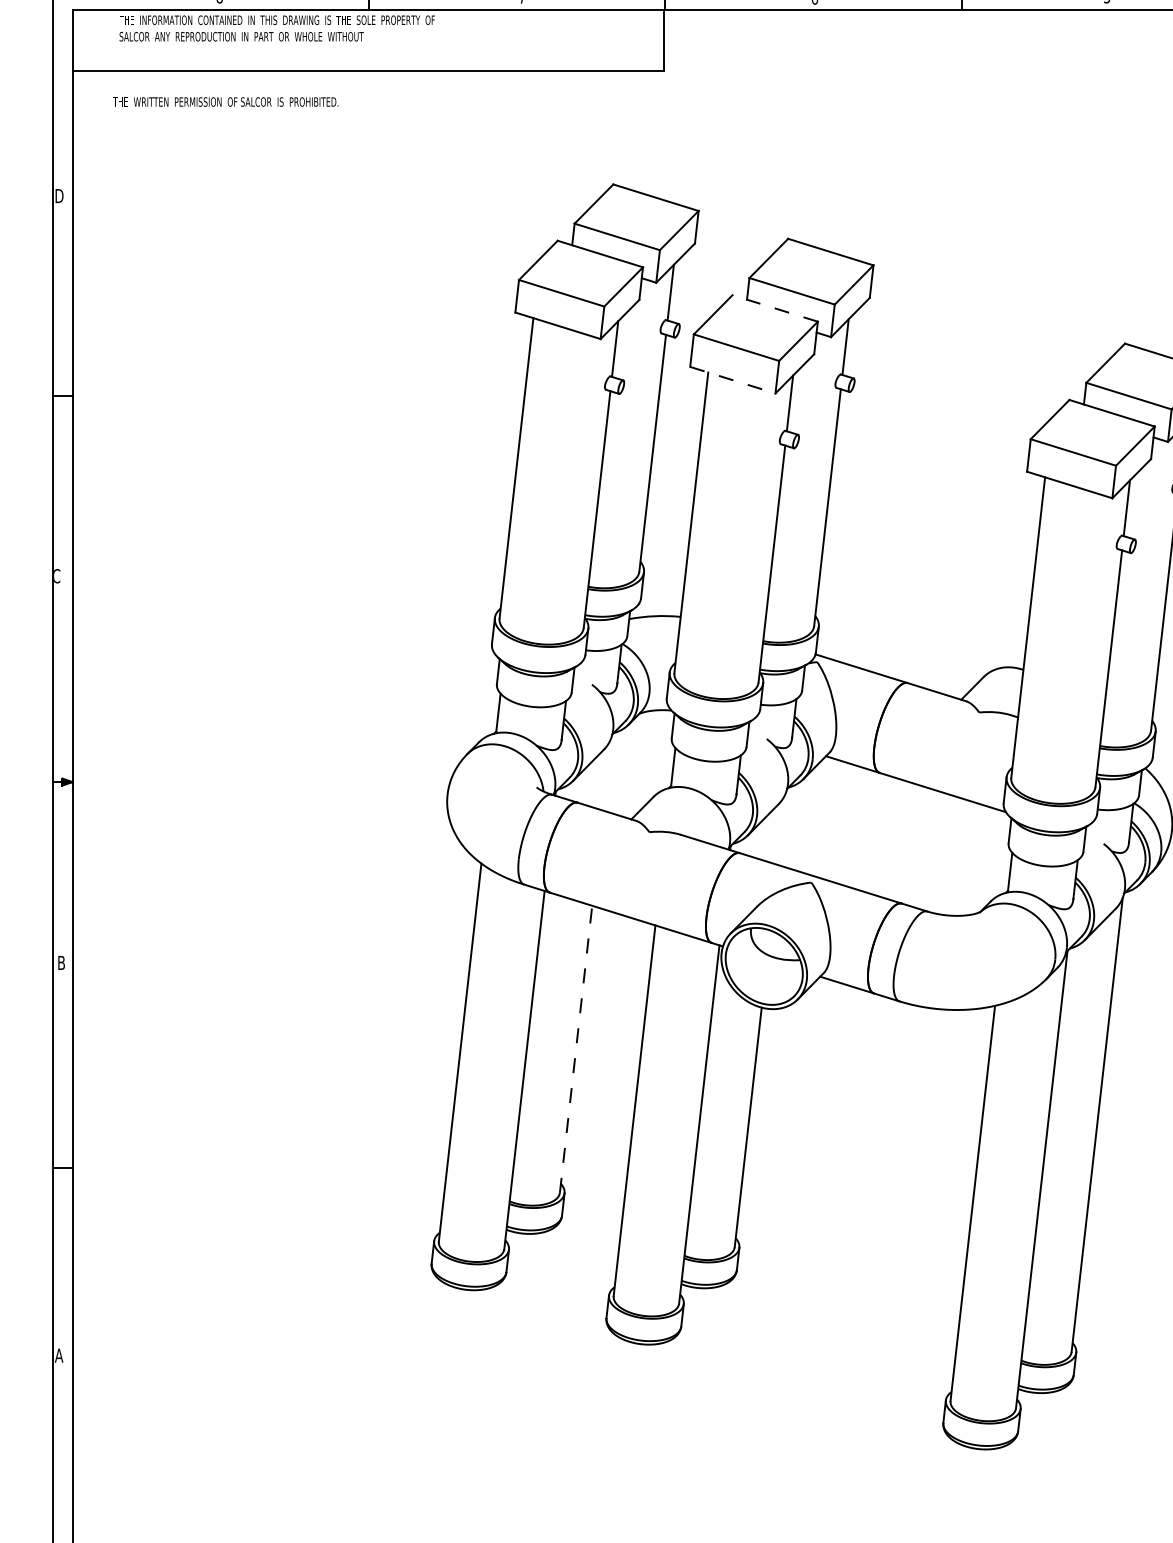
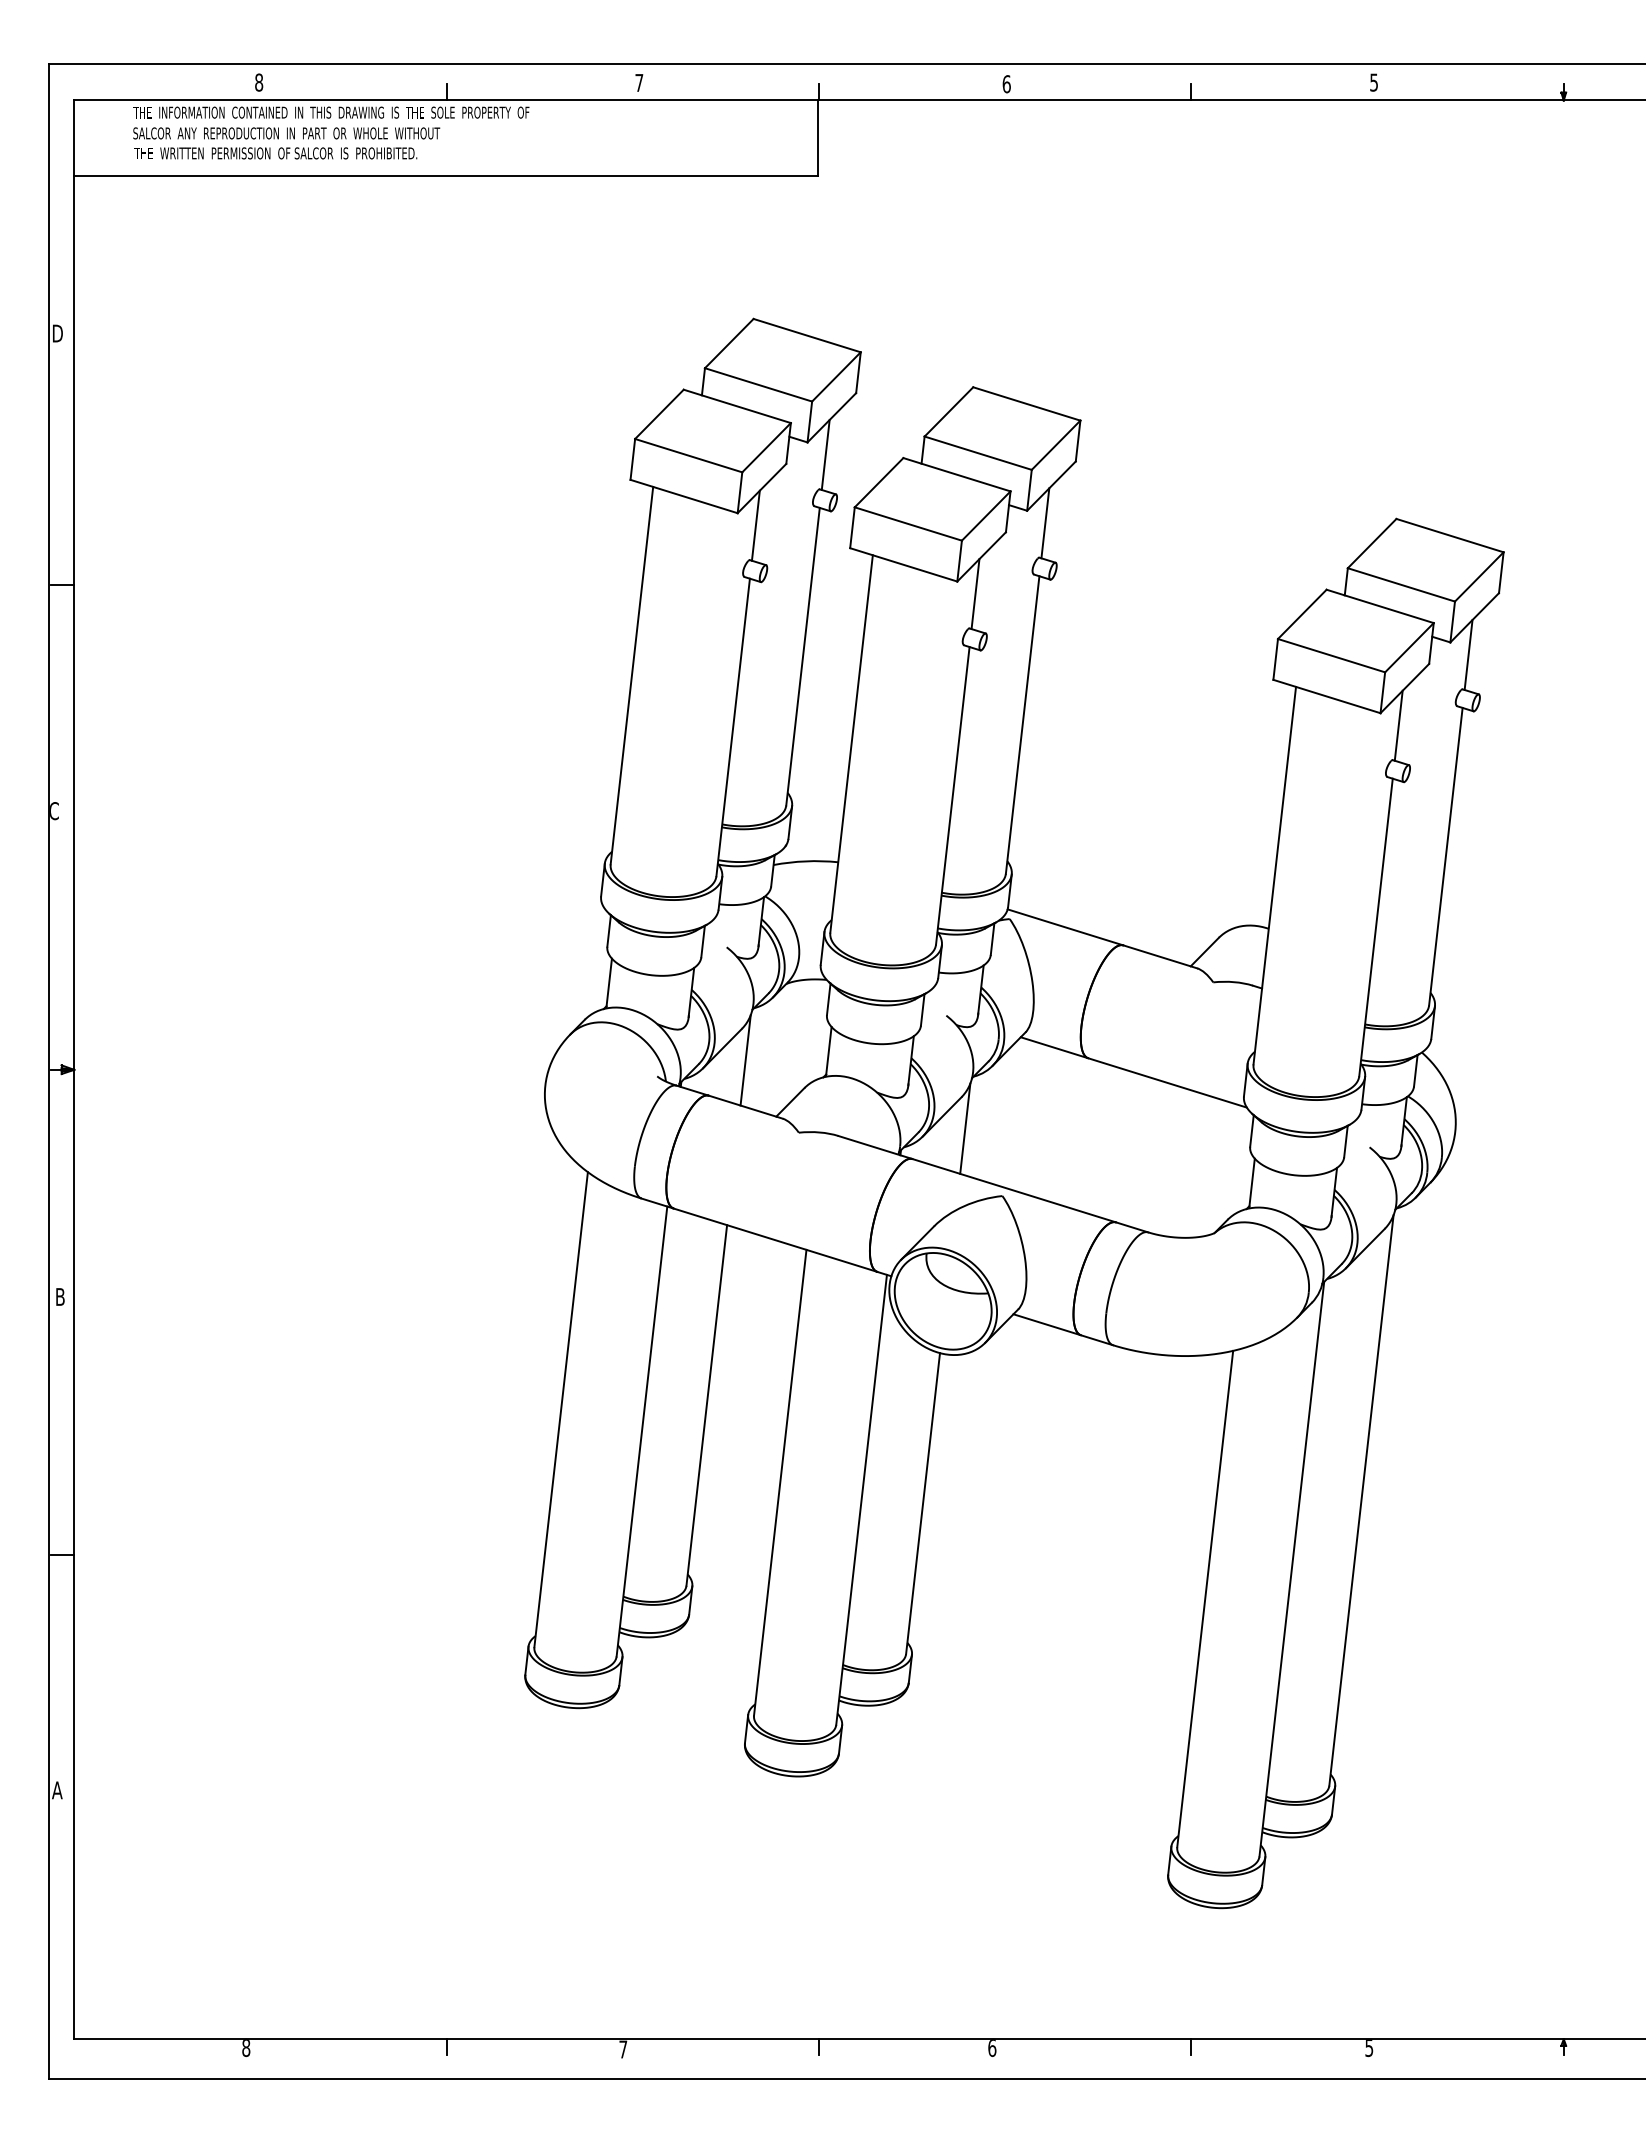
text: (225, 102) -> (275, 153), moved
line: (774, 308) -> (956, 474), dashed -> solid
line: (733, 380) -> (904, 565), dashed -> solid
line: (606, 774) -> (745, 1060), added
line: (782, 828) -> (965, 1128), added
line: (575, 1048) -> (706, 1404), dashed -> solid

